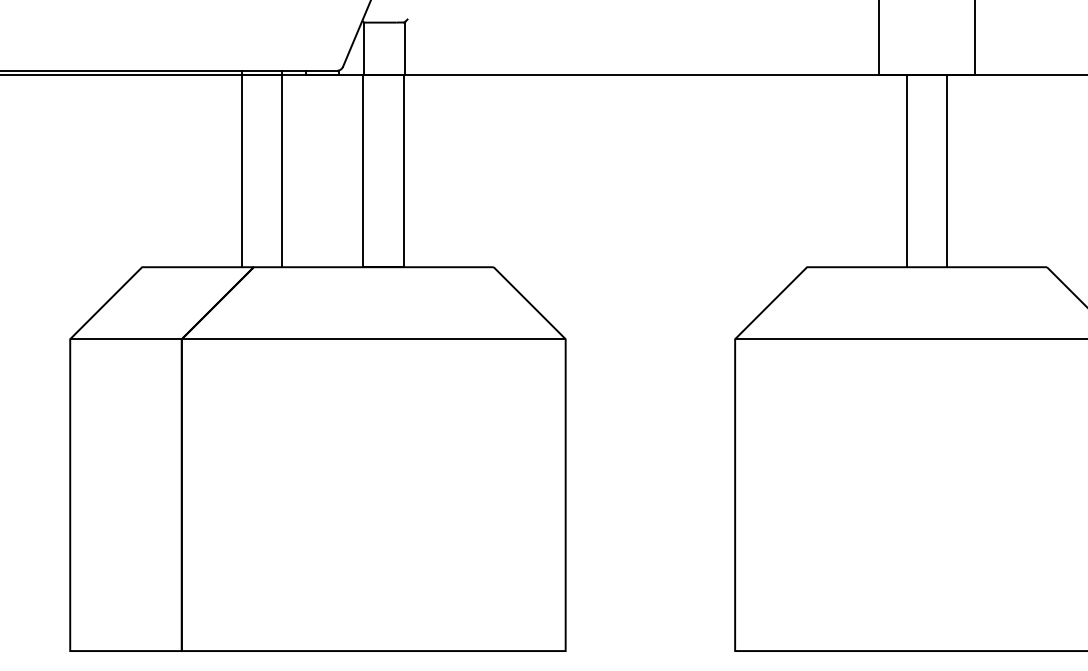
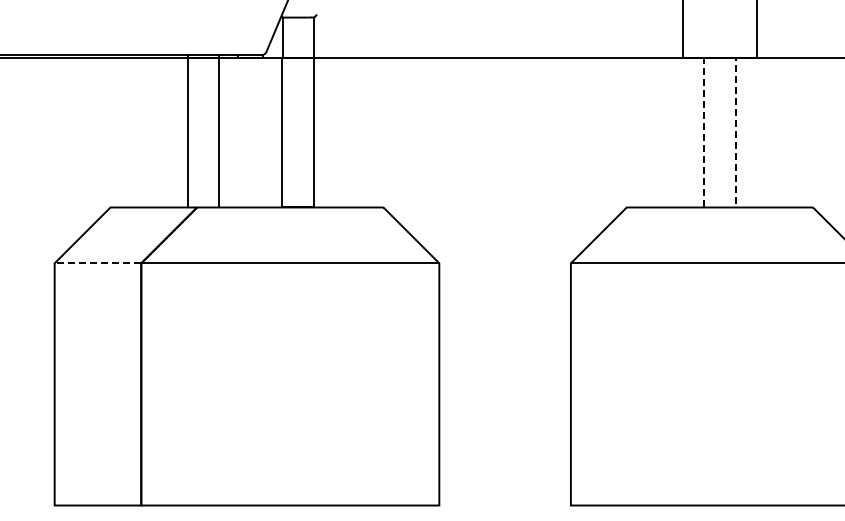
line: (926, 75) -> (719, 58), solid -> dashed
line: (125, 339) -> (97, 263), solid -> dashed

